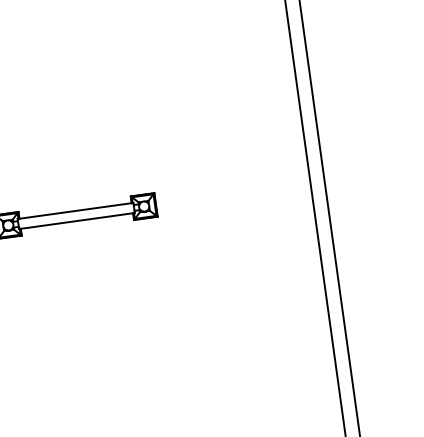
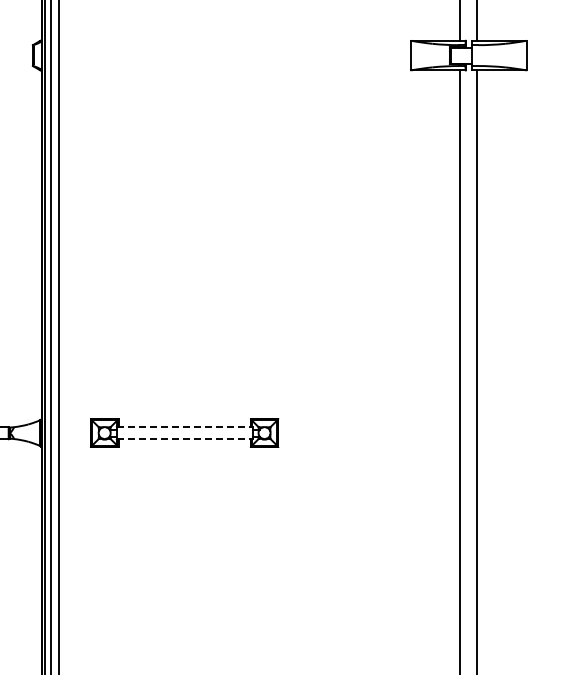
line: (75, 211) -> (184, 427), solid -> dashed
line: (76, 221) -> (184, 439), solid -> dashed

